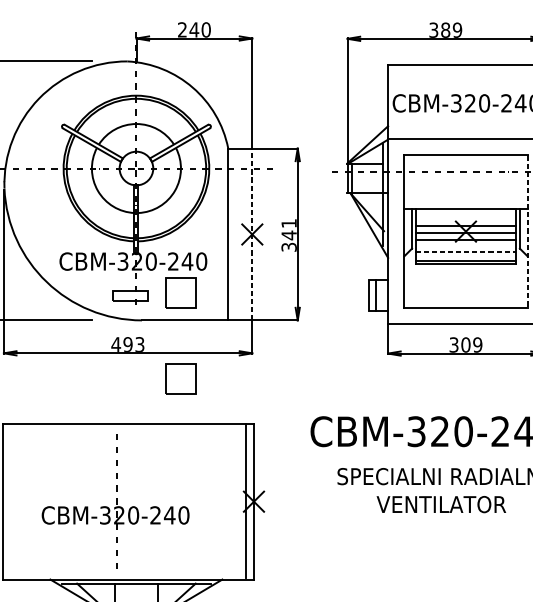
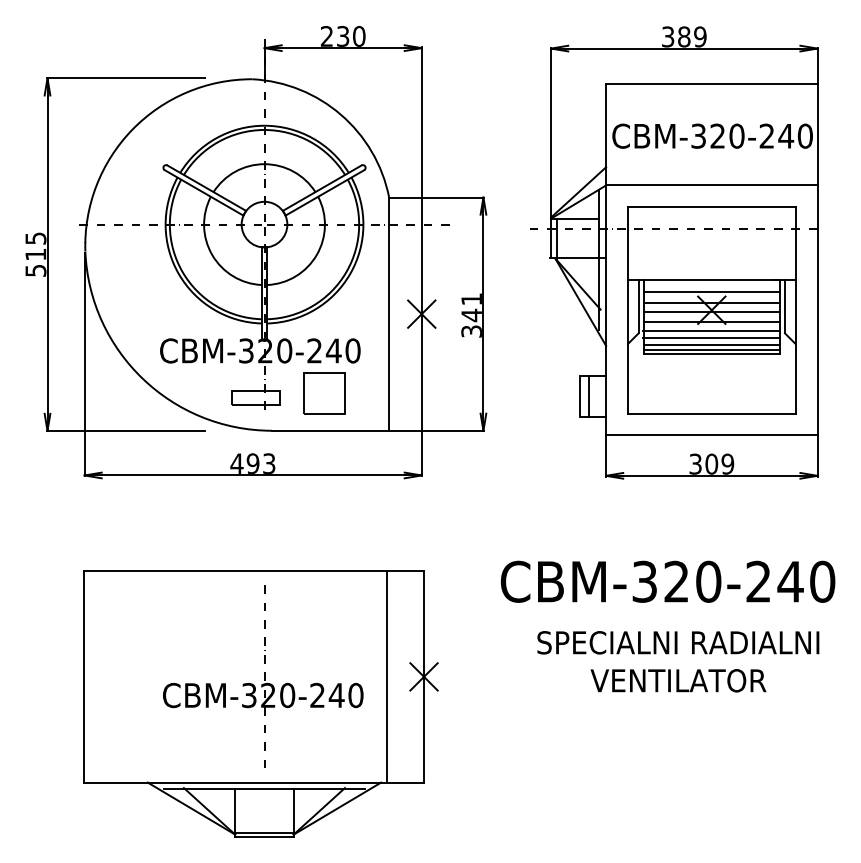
text: (193, 29) -> (342, 35), 240 -> 230
line: (465, 218) -> (711, 292), added
line: (527, 231) -> (795, 310), dashed -> solid
line: (252, 234) -> (421, 314), dashed -> solid
line: (465, 246) -> (711, 330), added
line: (466, 252) -> (712, 338), dashed -> solid
line: (465, 256) -> (711, 344), added
part: (180, 379) -> (324, 510), removed
line: (246, 500) -> (387, 675), moved
part: (115, 501) -> (263, 676), moved

